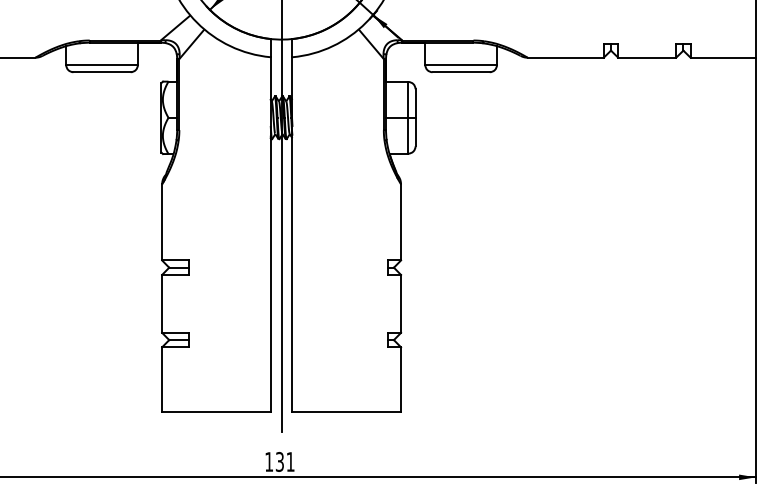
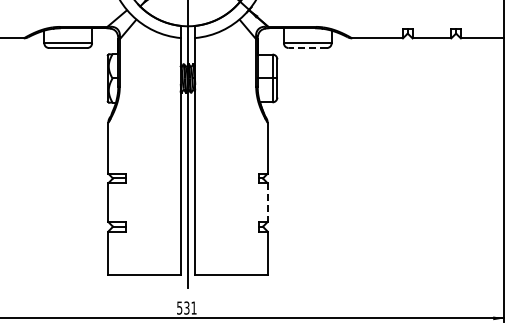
line: (460, 72) -> (307, 48), solid -> dashed
line: (400, 305) -> (267, 203), solid -> dashed
text: (268, 461) -> (179, 307), 131 -> 531

